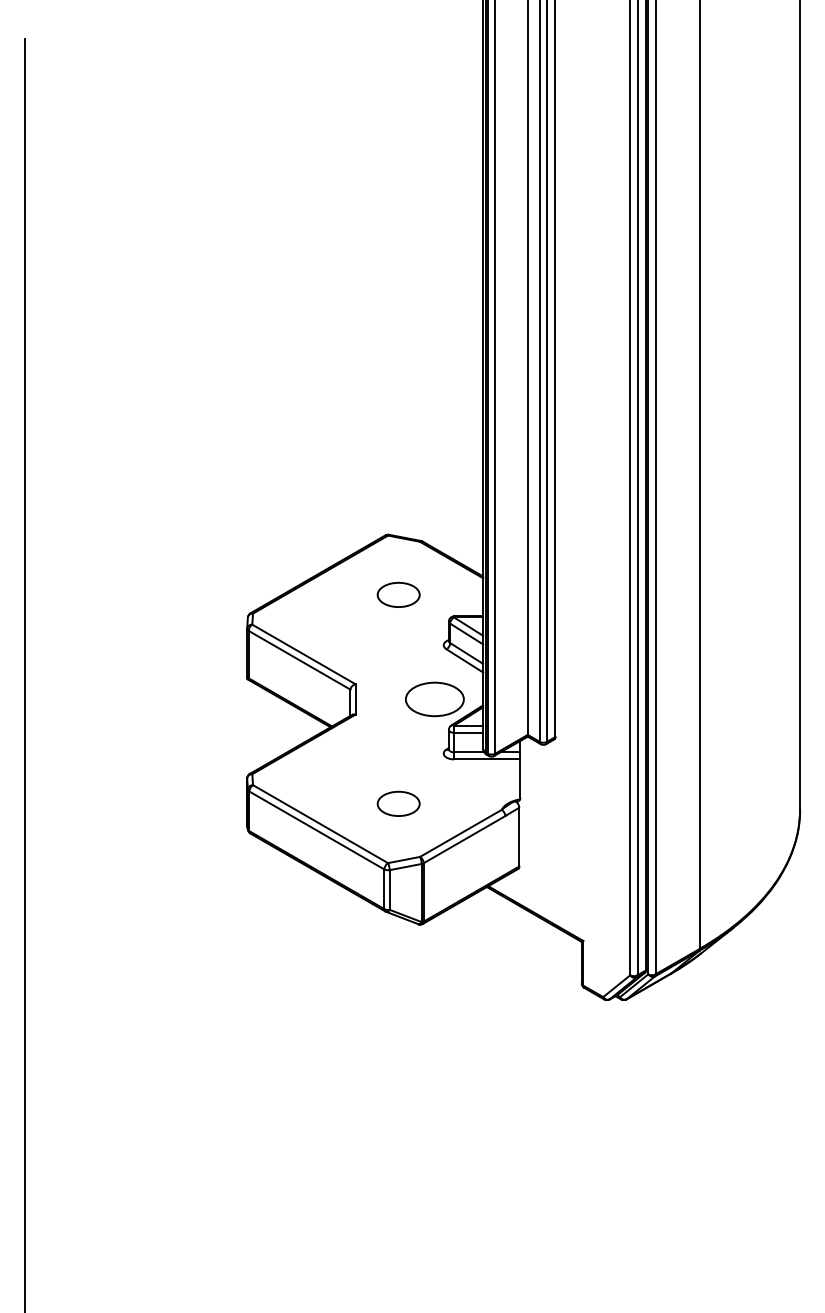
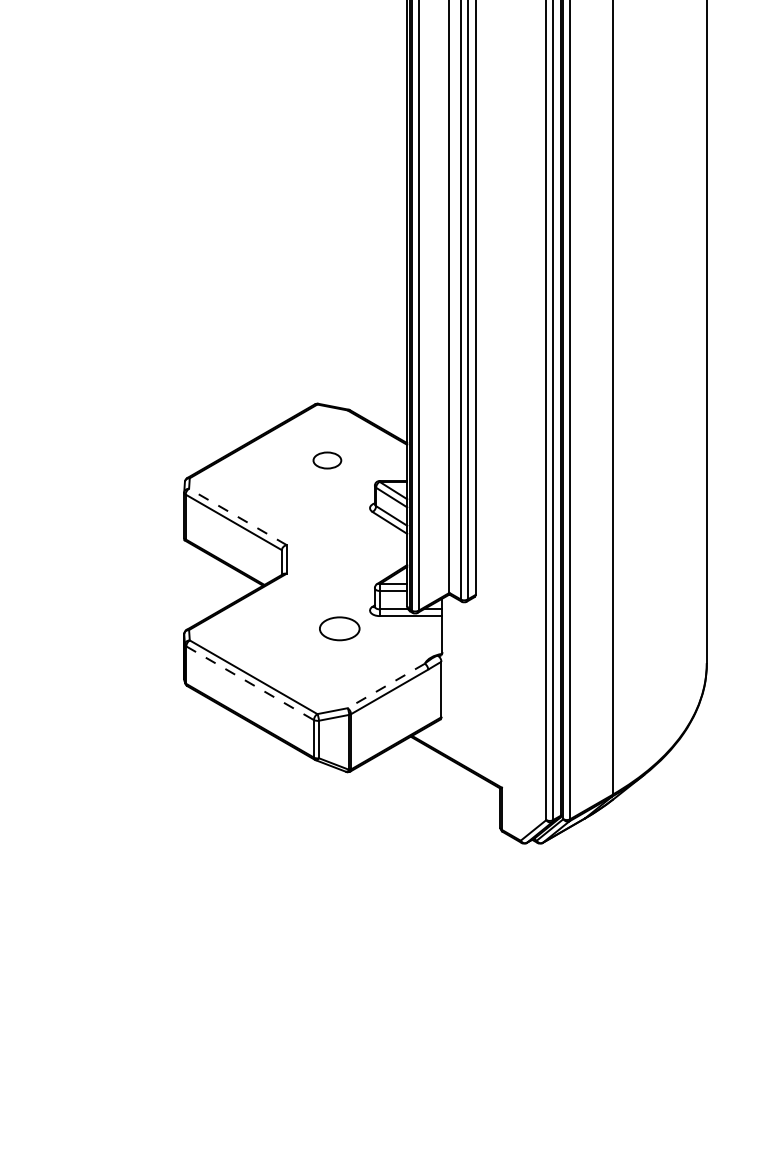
part: (398, 594) -> (327, 460), size x0.7
line: (303, 654) -> (237, 516), solid -> dashed
part: (434, 699) -> (361, 559), removed
part: (398, 803) -> (339, 628), moved
line: (316, 830) -> (249, 683), solid -> dashed
line: (460, 833) -> (385, 686), solid -> dashed

